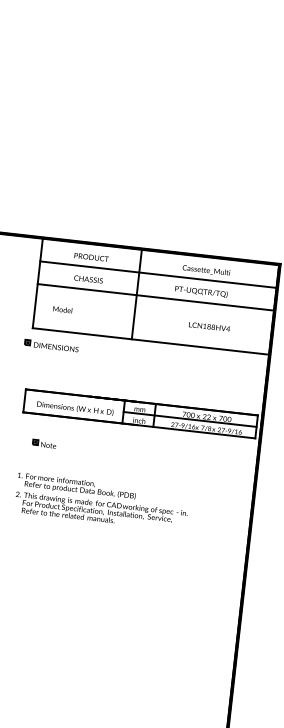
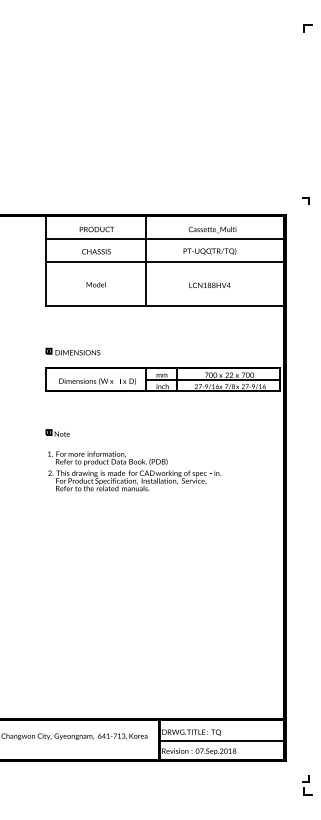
text: (62, 309) -> (95, 284), moved
text: (209, 325) -> (209, 284), moved
part: (51, 345) -> (72, 351), moved
part: (44, 443) -> (57, 432), moved

